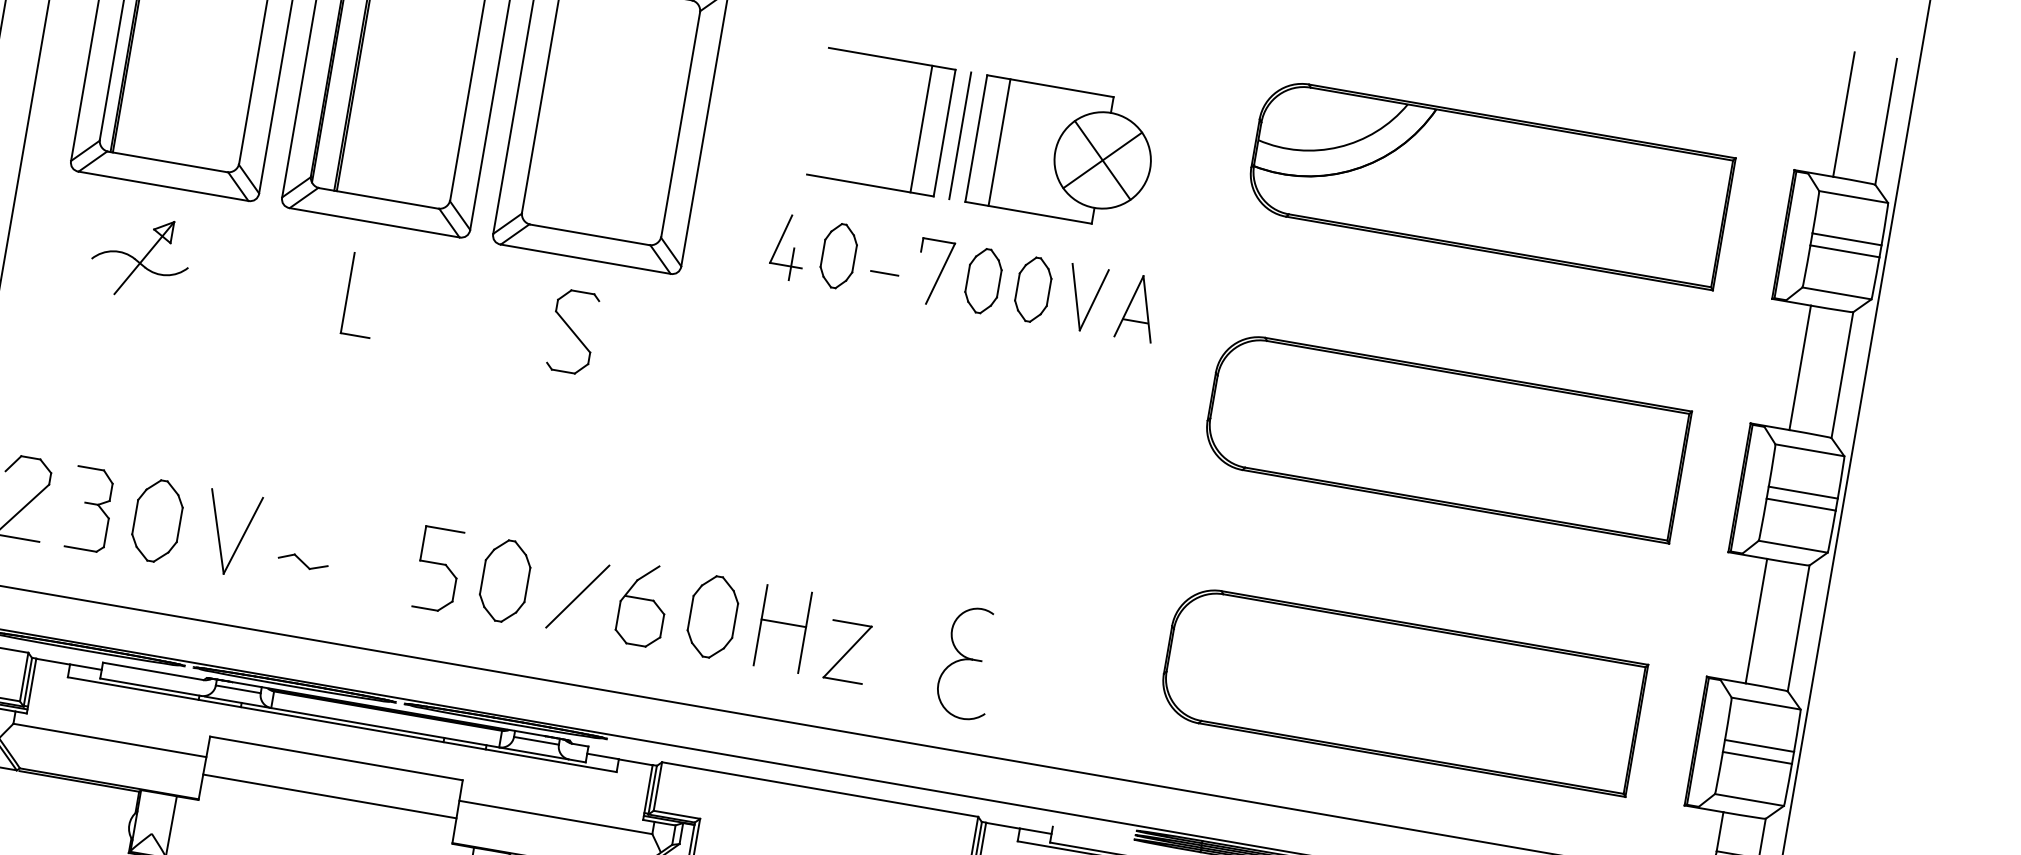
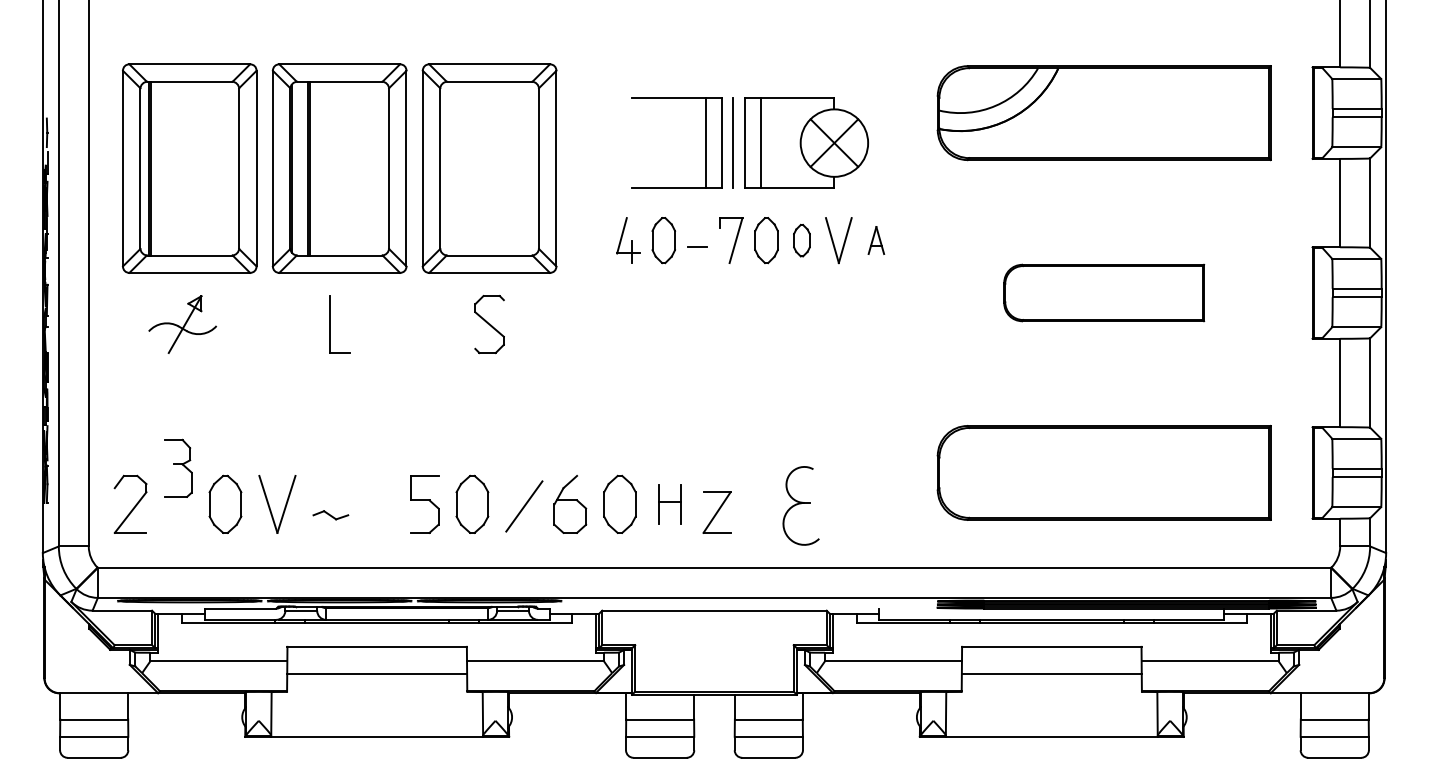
part: (1032, 289) -> (801, 240), size x0.7
part: (1138, 307) -> (876, 240), size x0.6
part: (1445, 436) -> (1103, 292), size x0.6
part: (91, 508) -> (178, 467), moved
part: (782, 629) -> (669, 504), size x0.7

